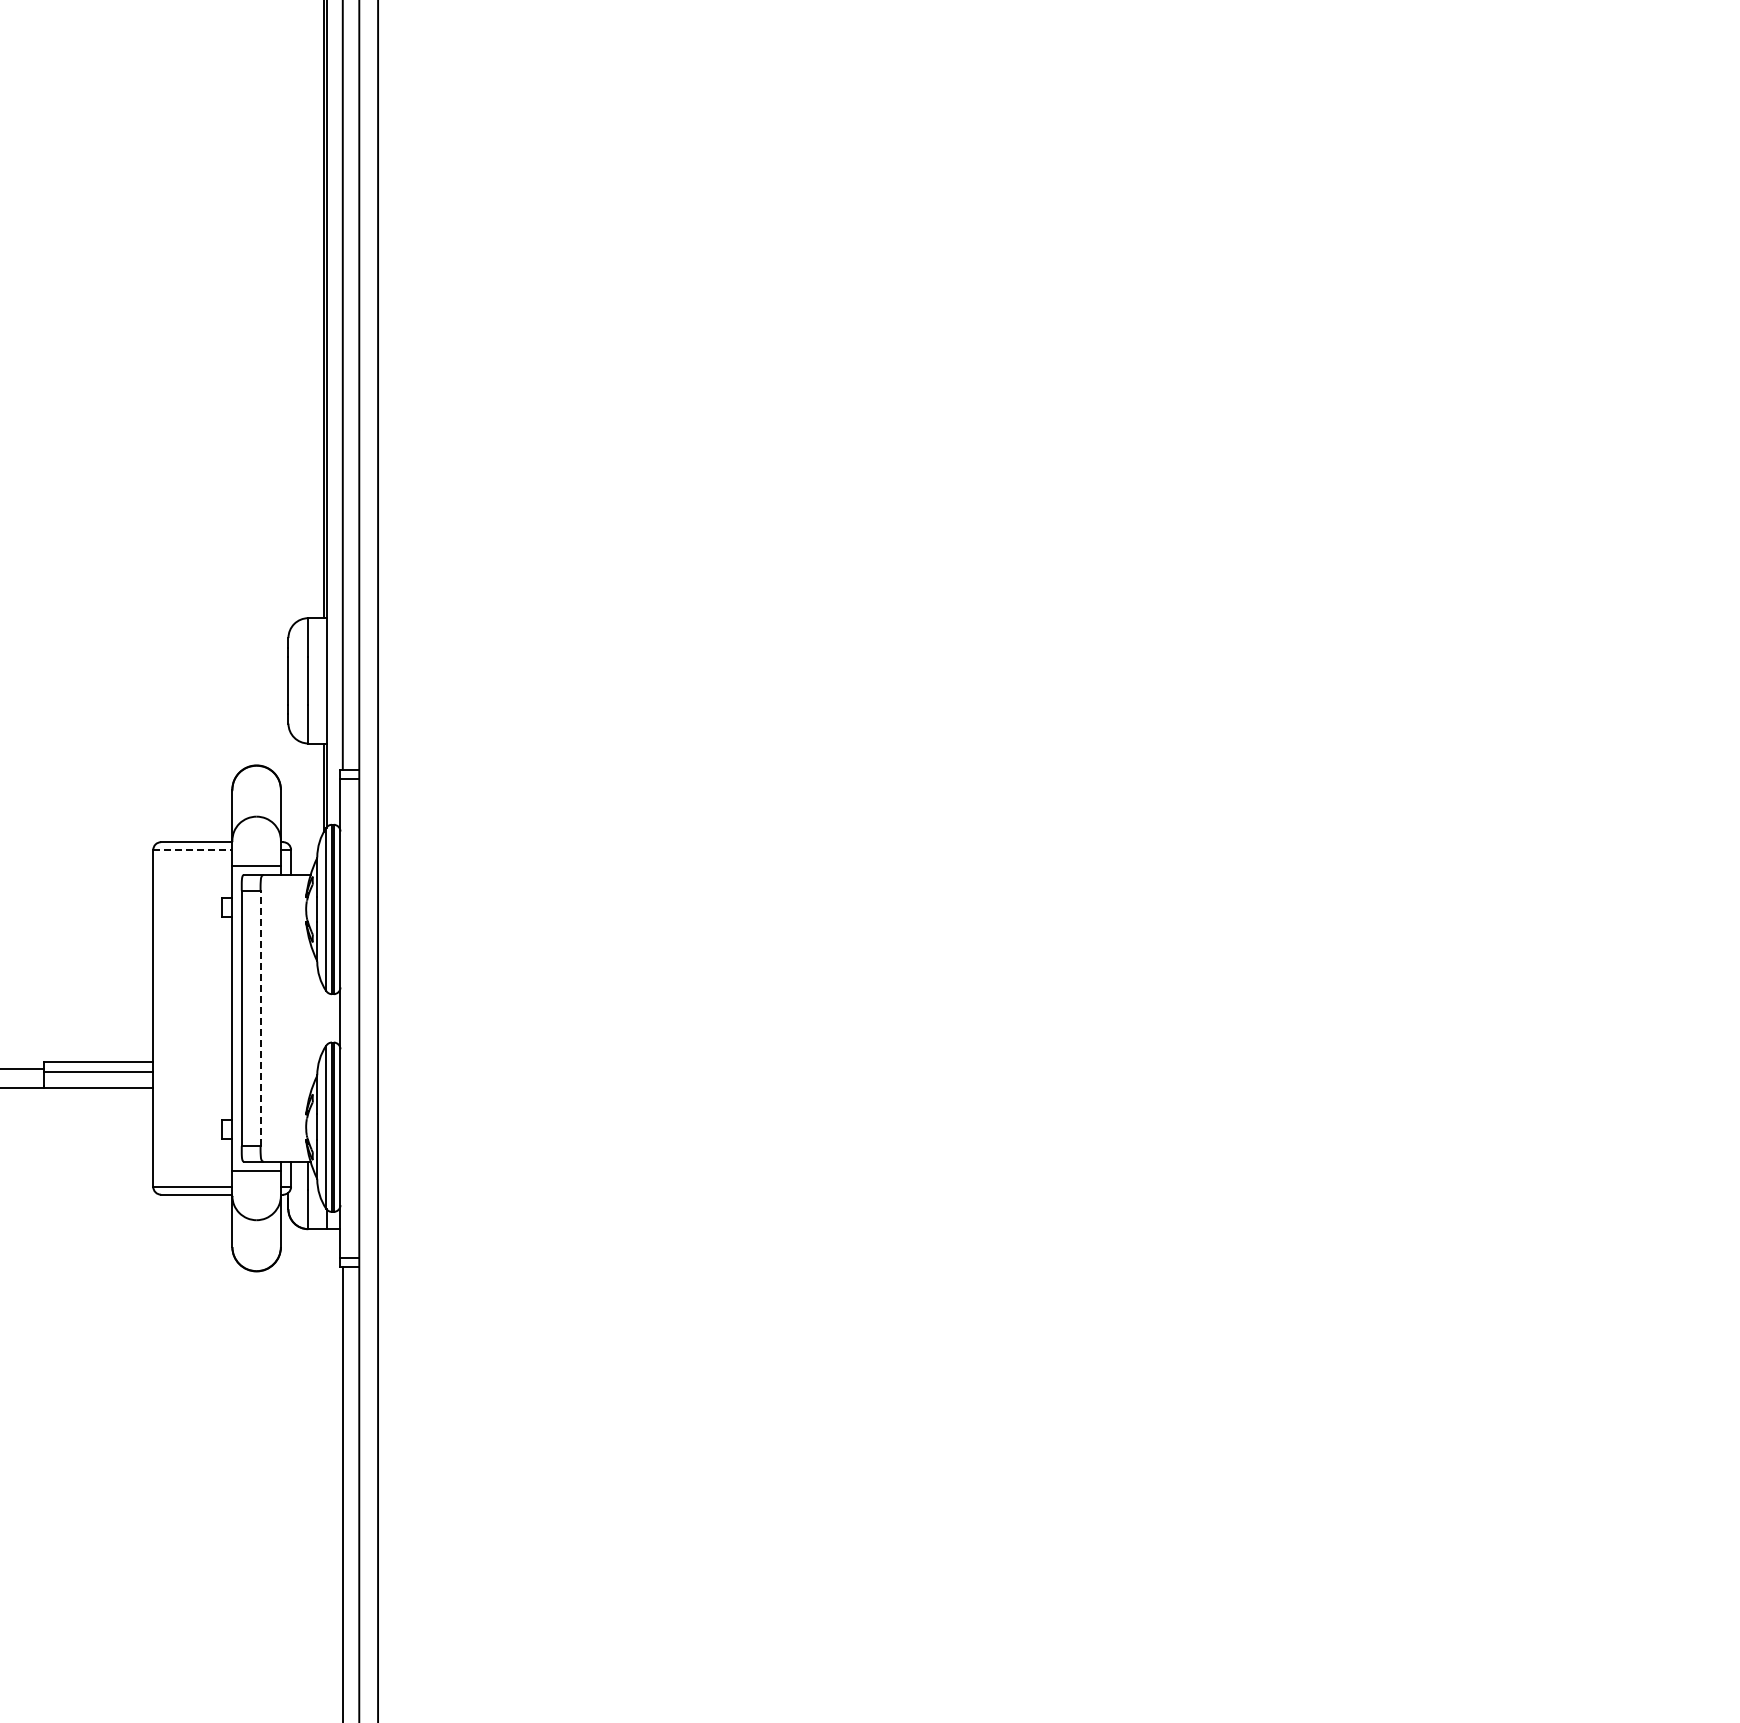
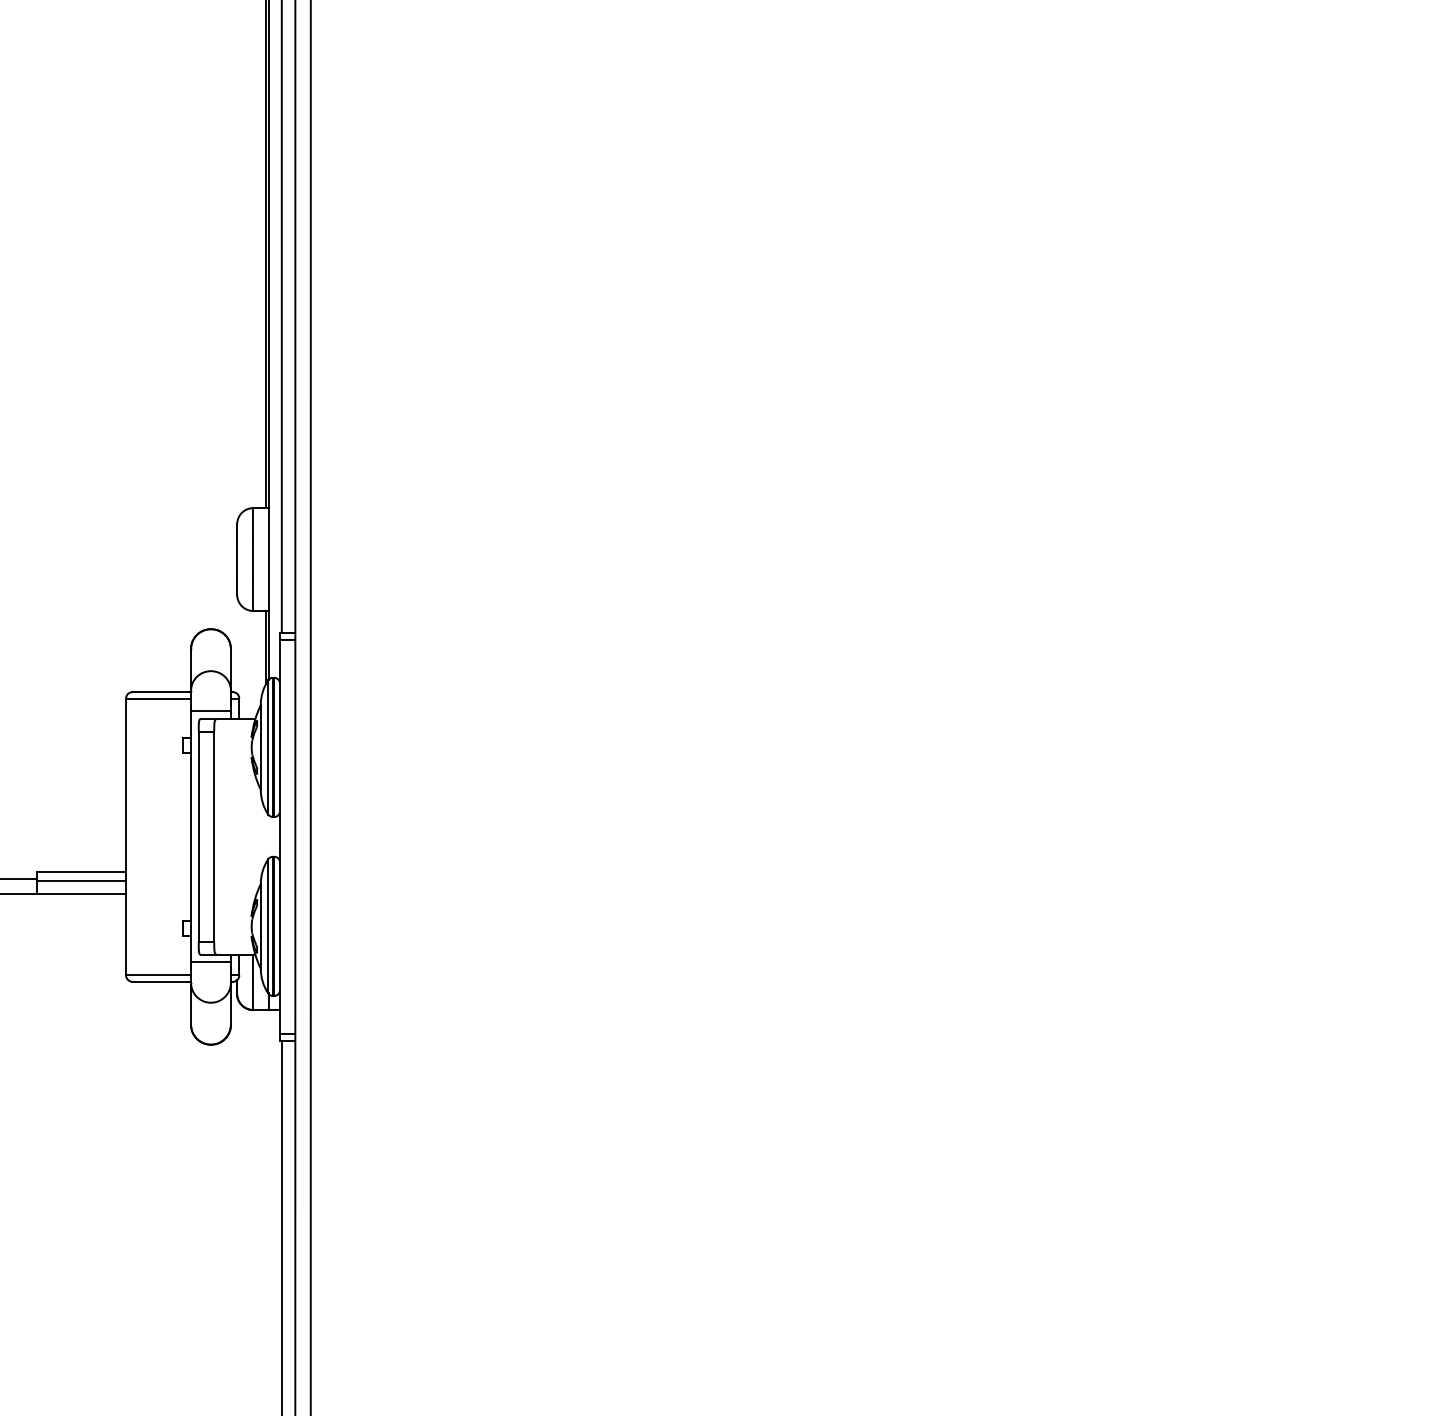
line: (192, 850) -> (158, 698), dashed -> solid
line: (260, 1018) -> (214, 837), dashed -> solid

